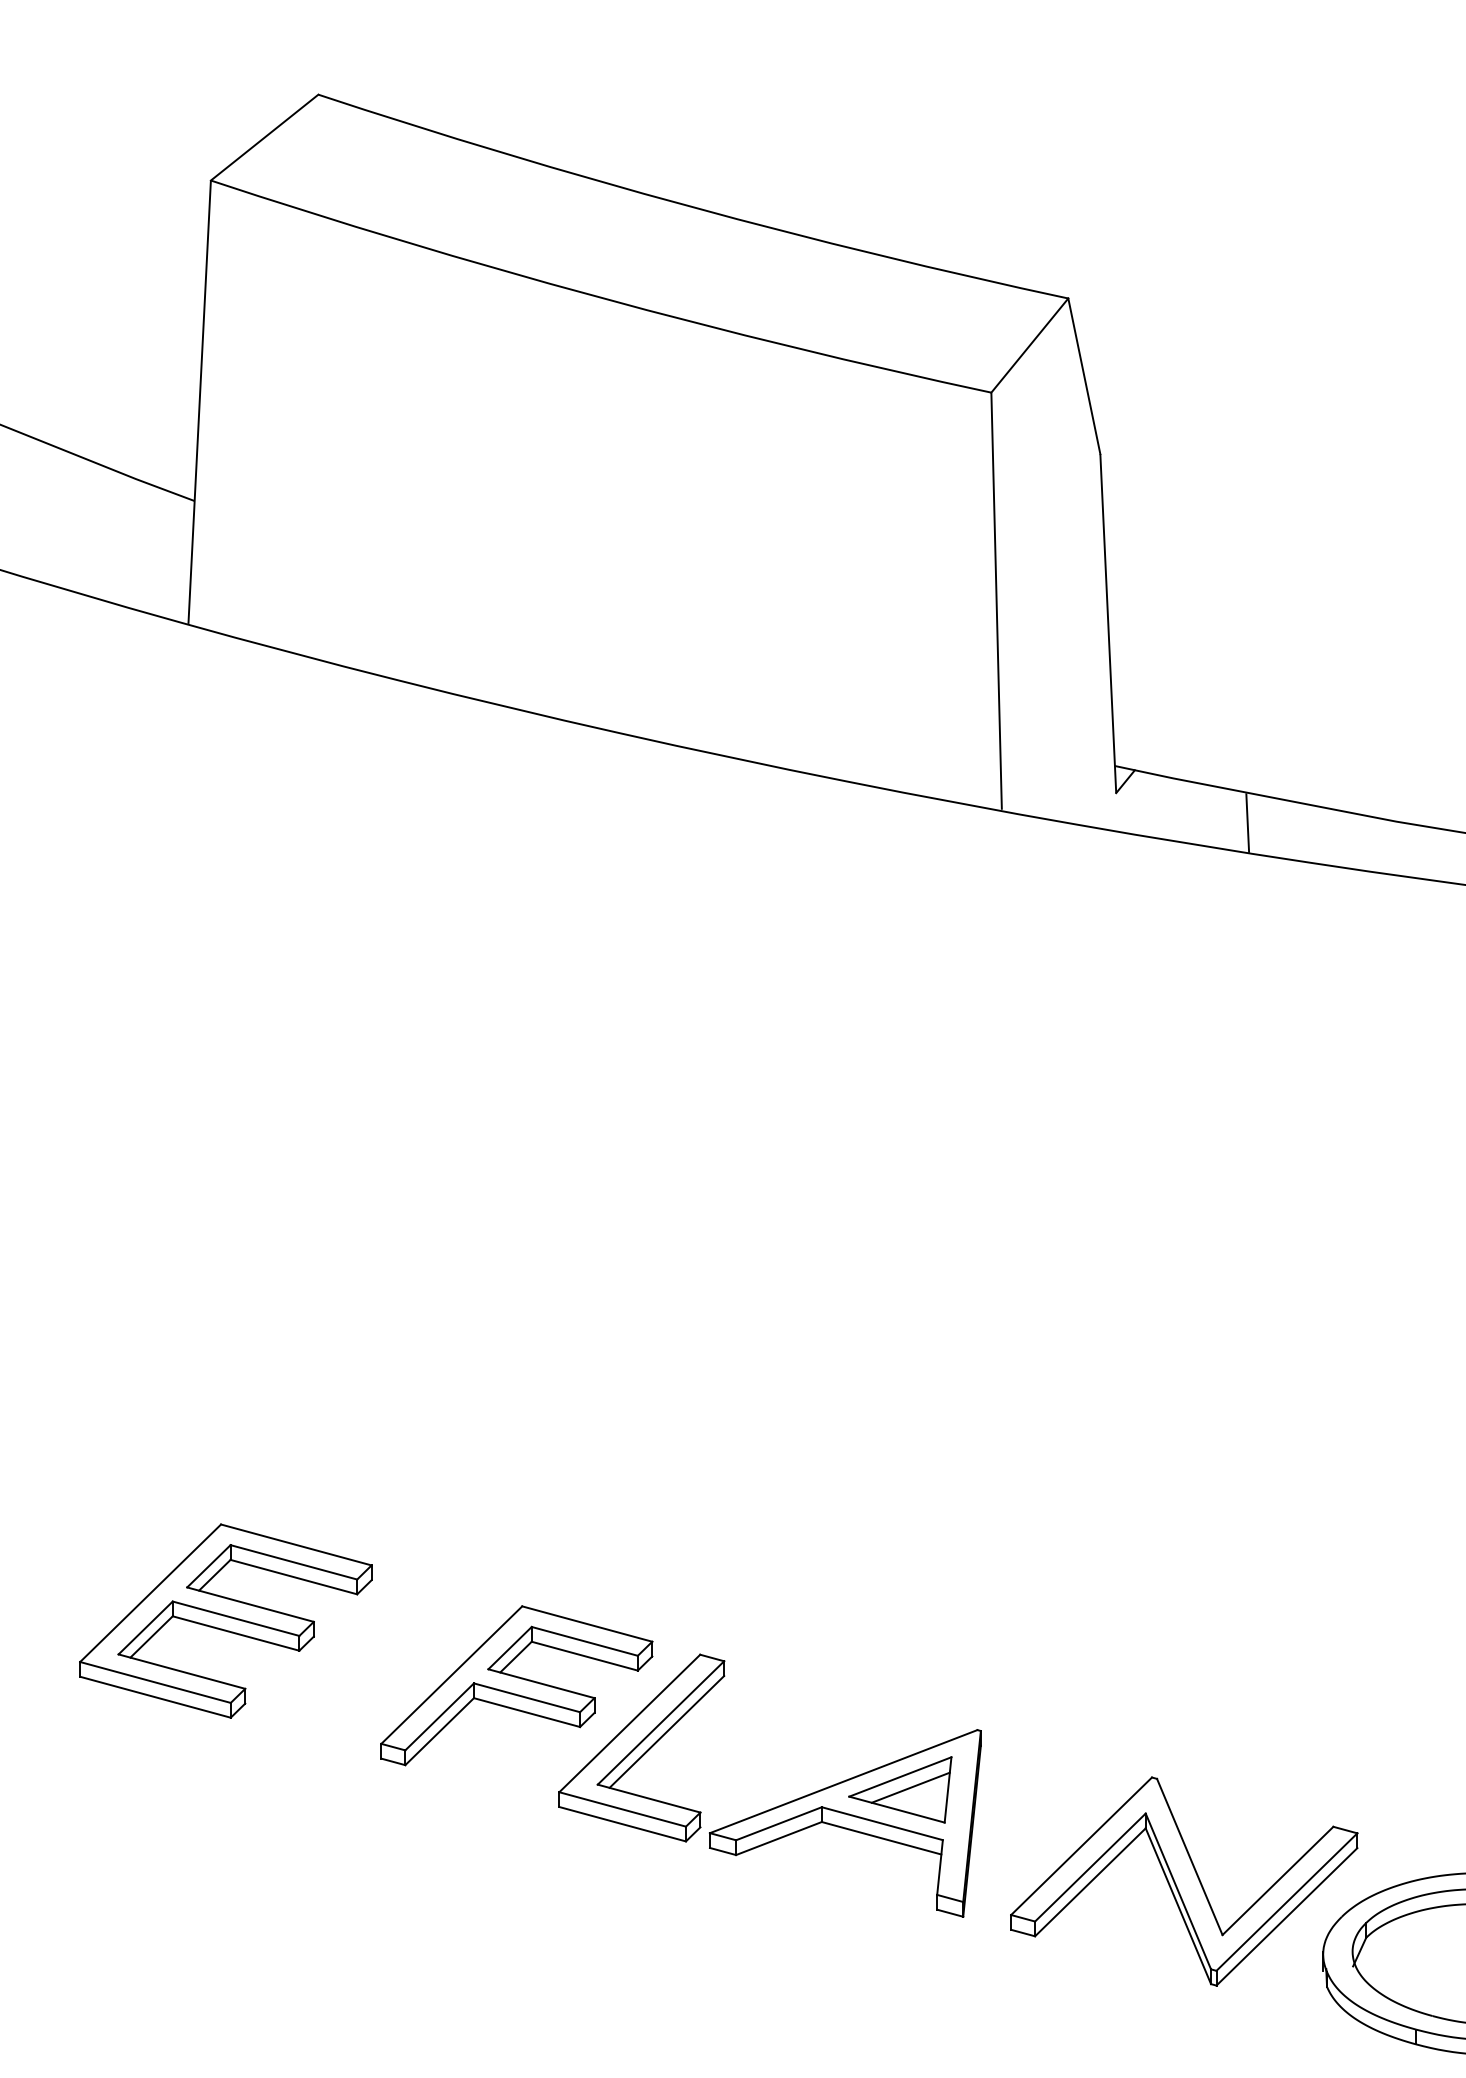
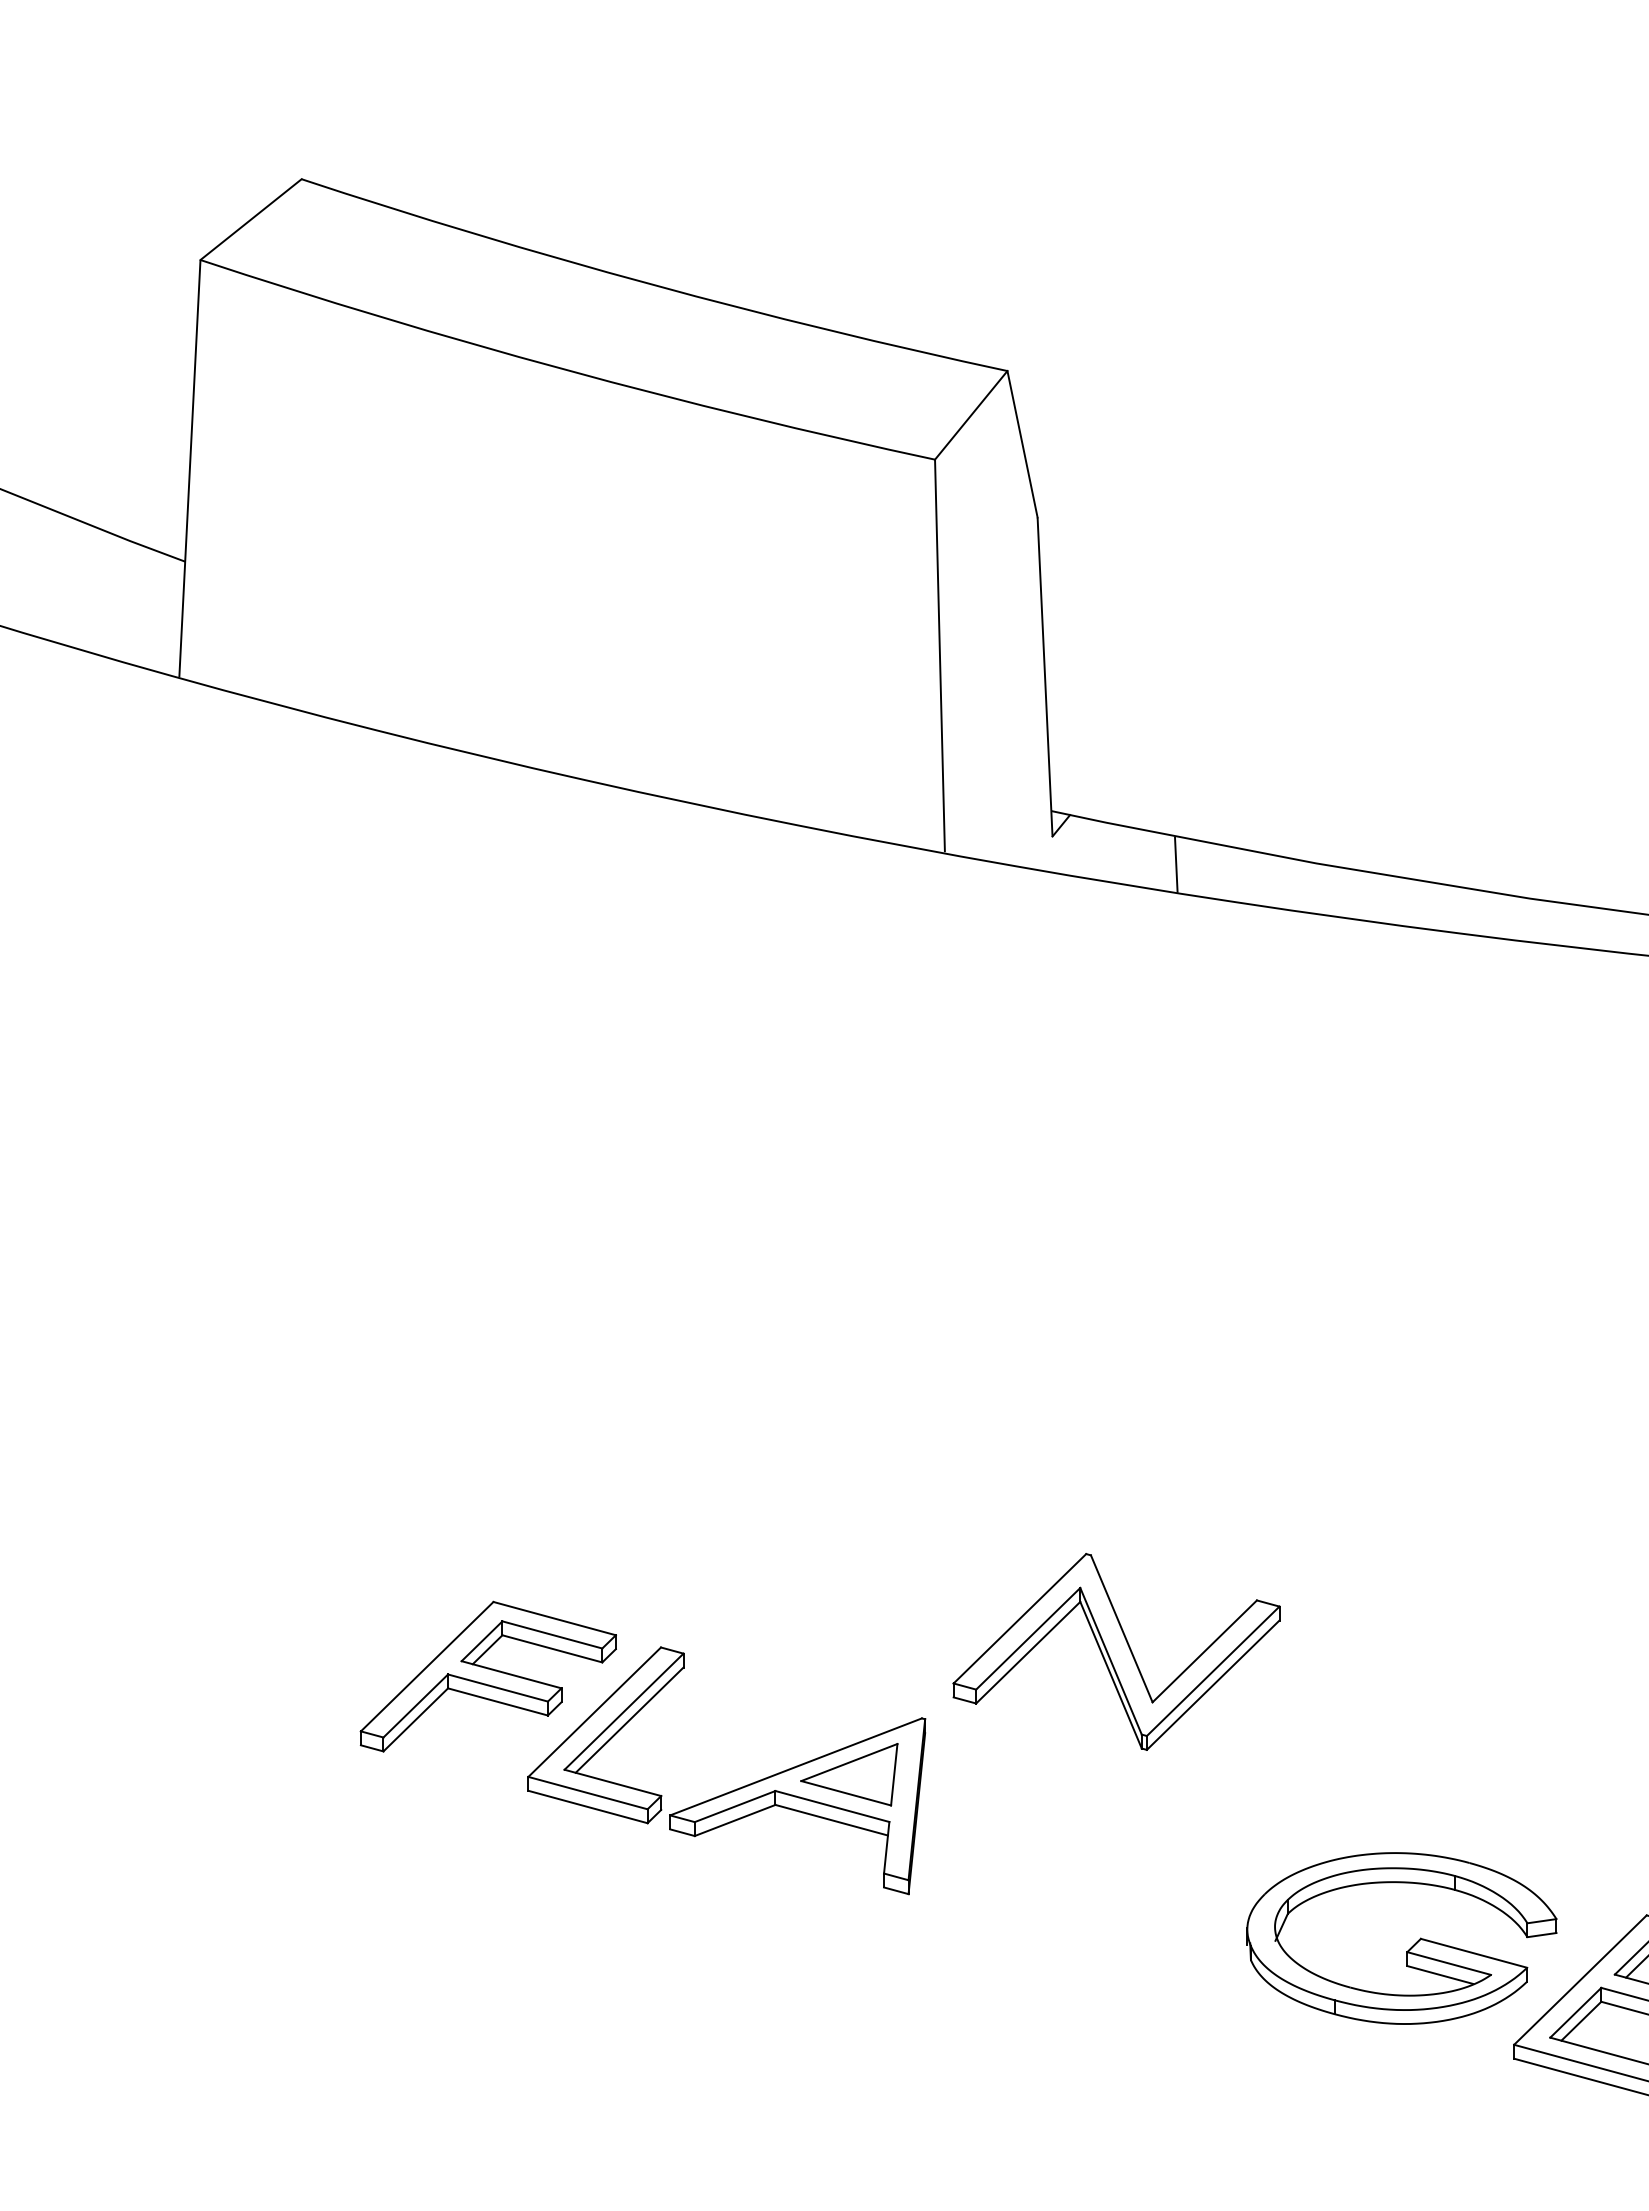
part: (225, 1620) -> (214, 1615), removed
line: (910, 1787) -> (858, 1772), removed
part: (1184, 1881) -> (1116, 1651), moved

